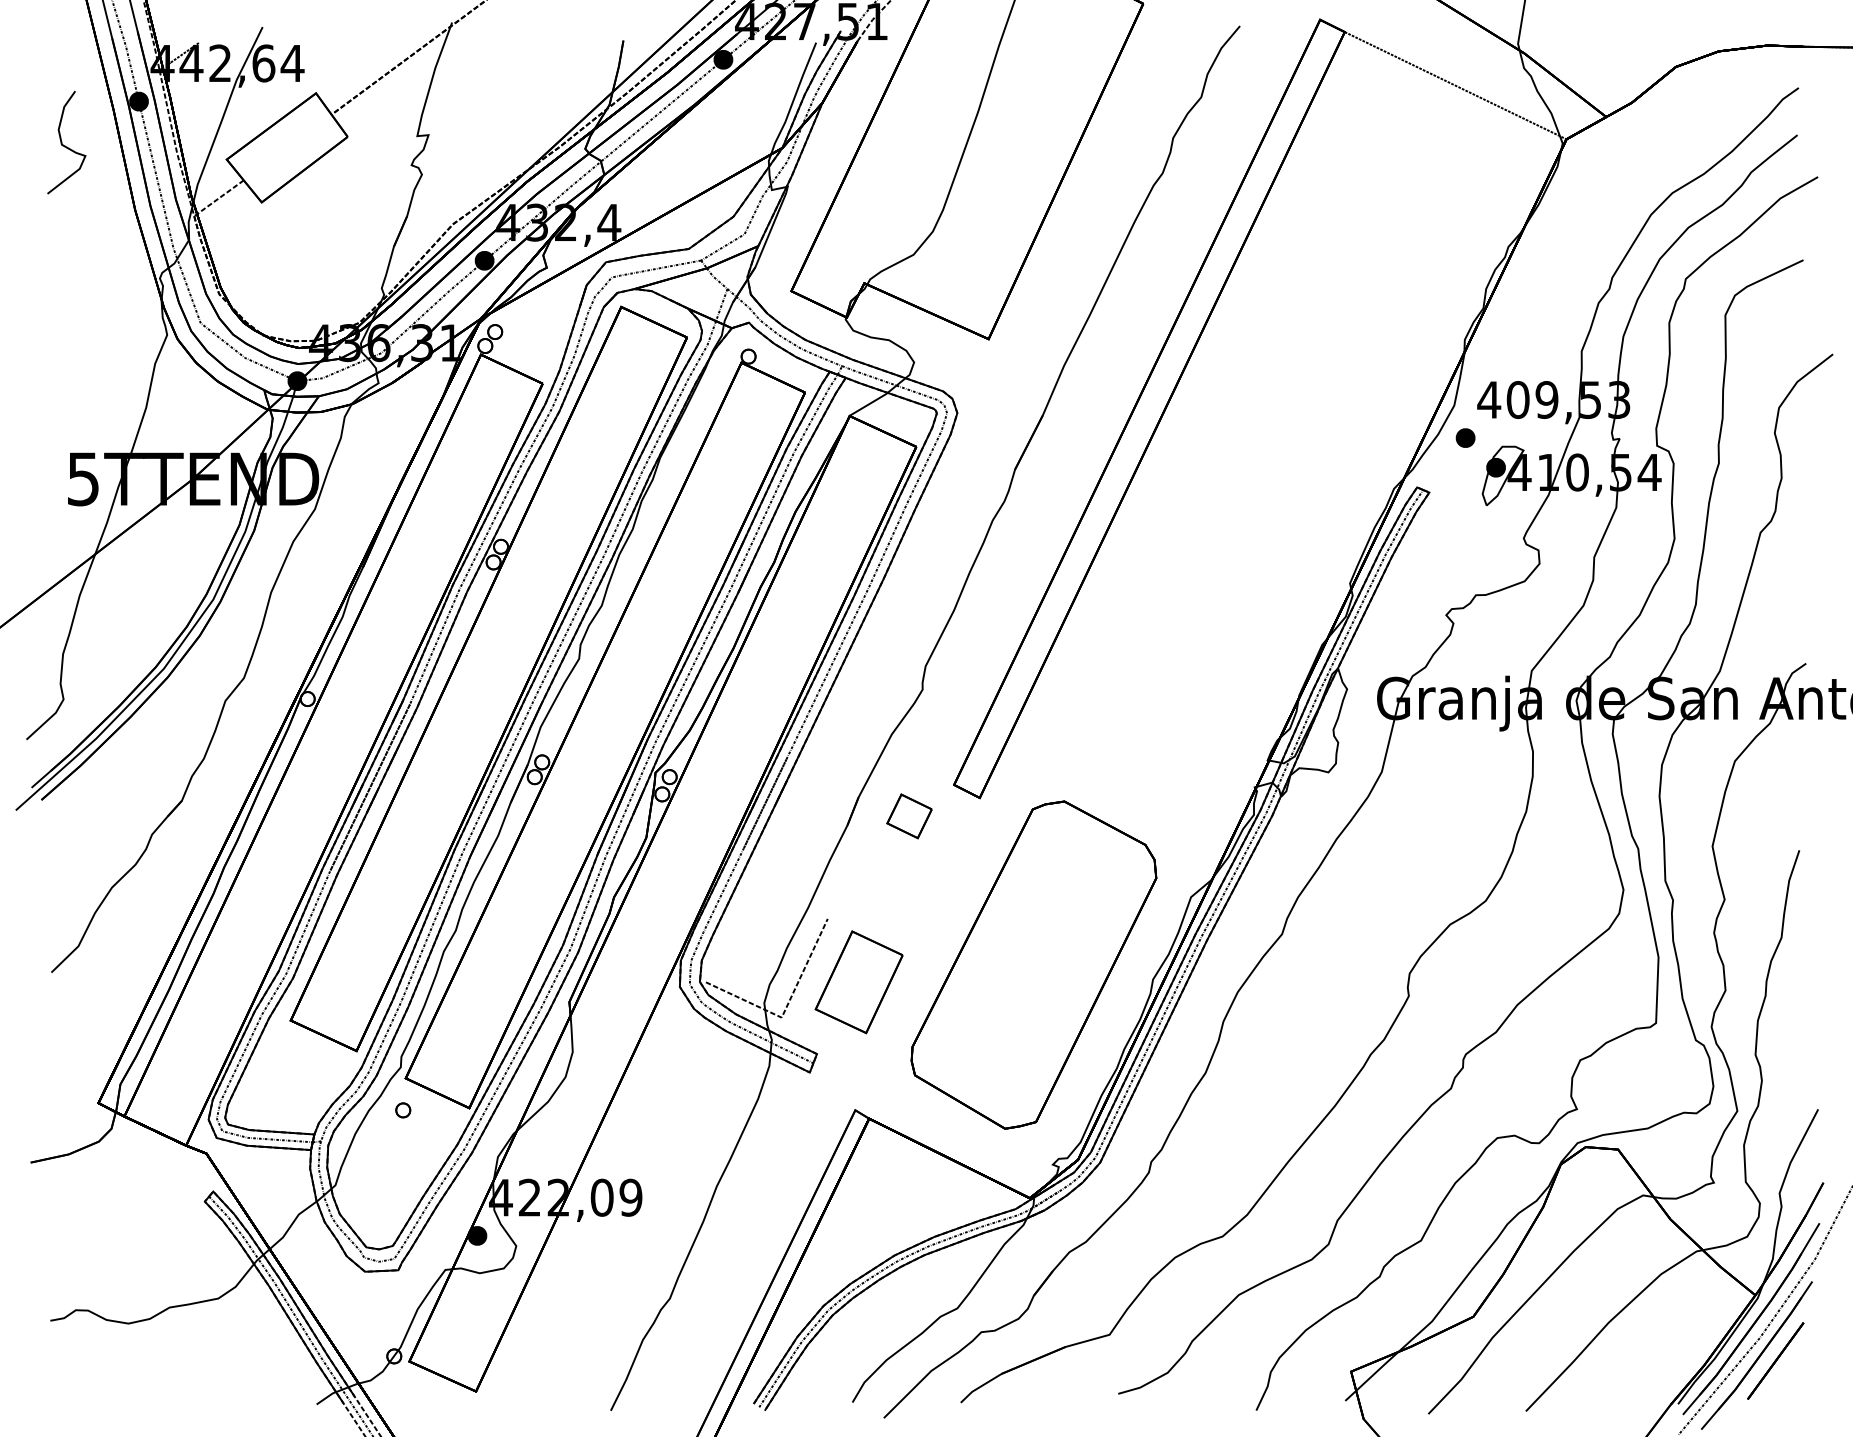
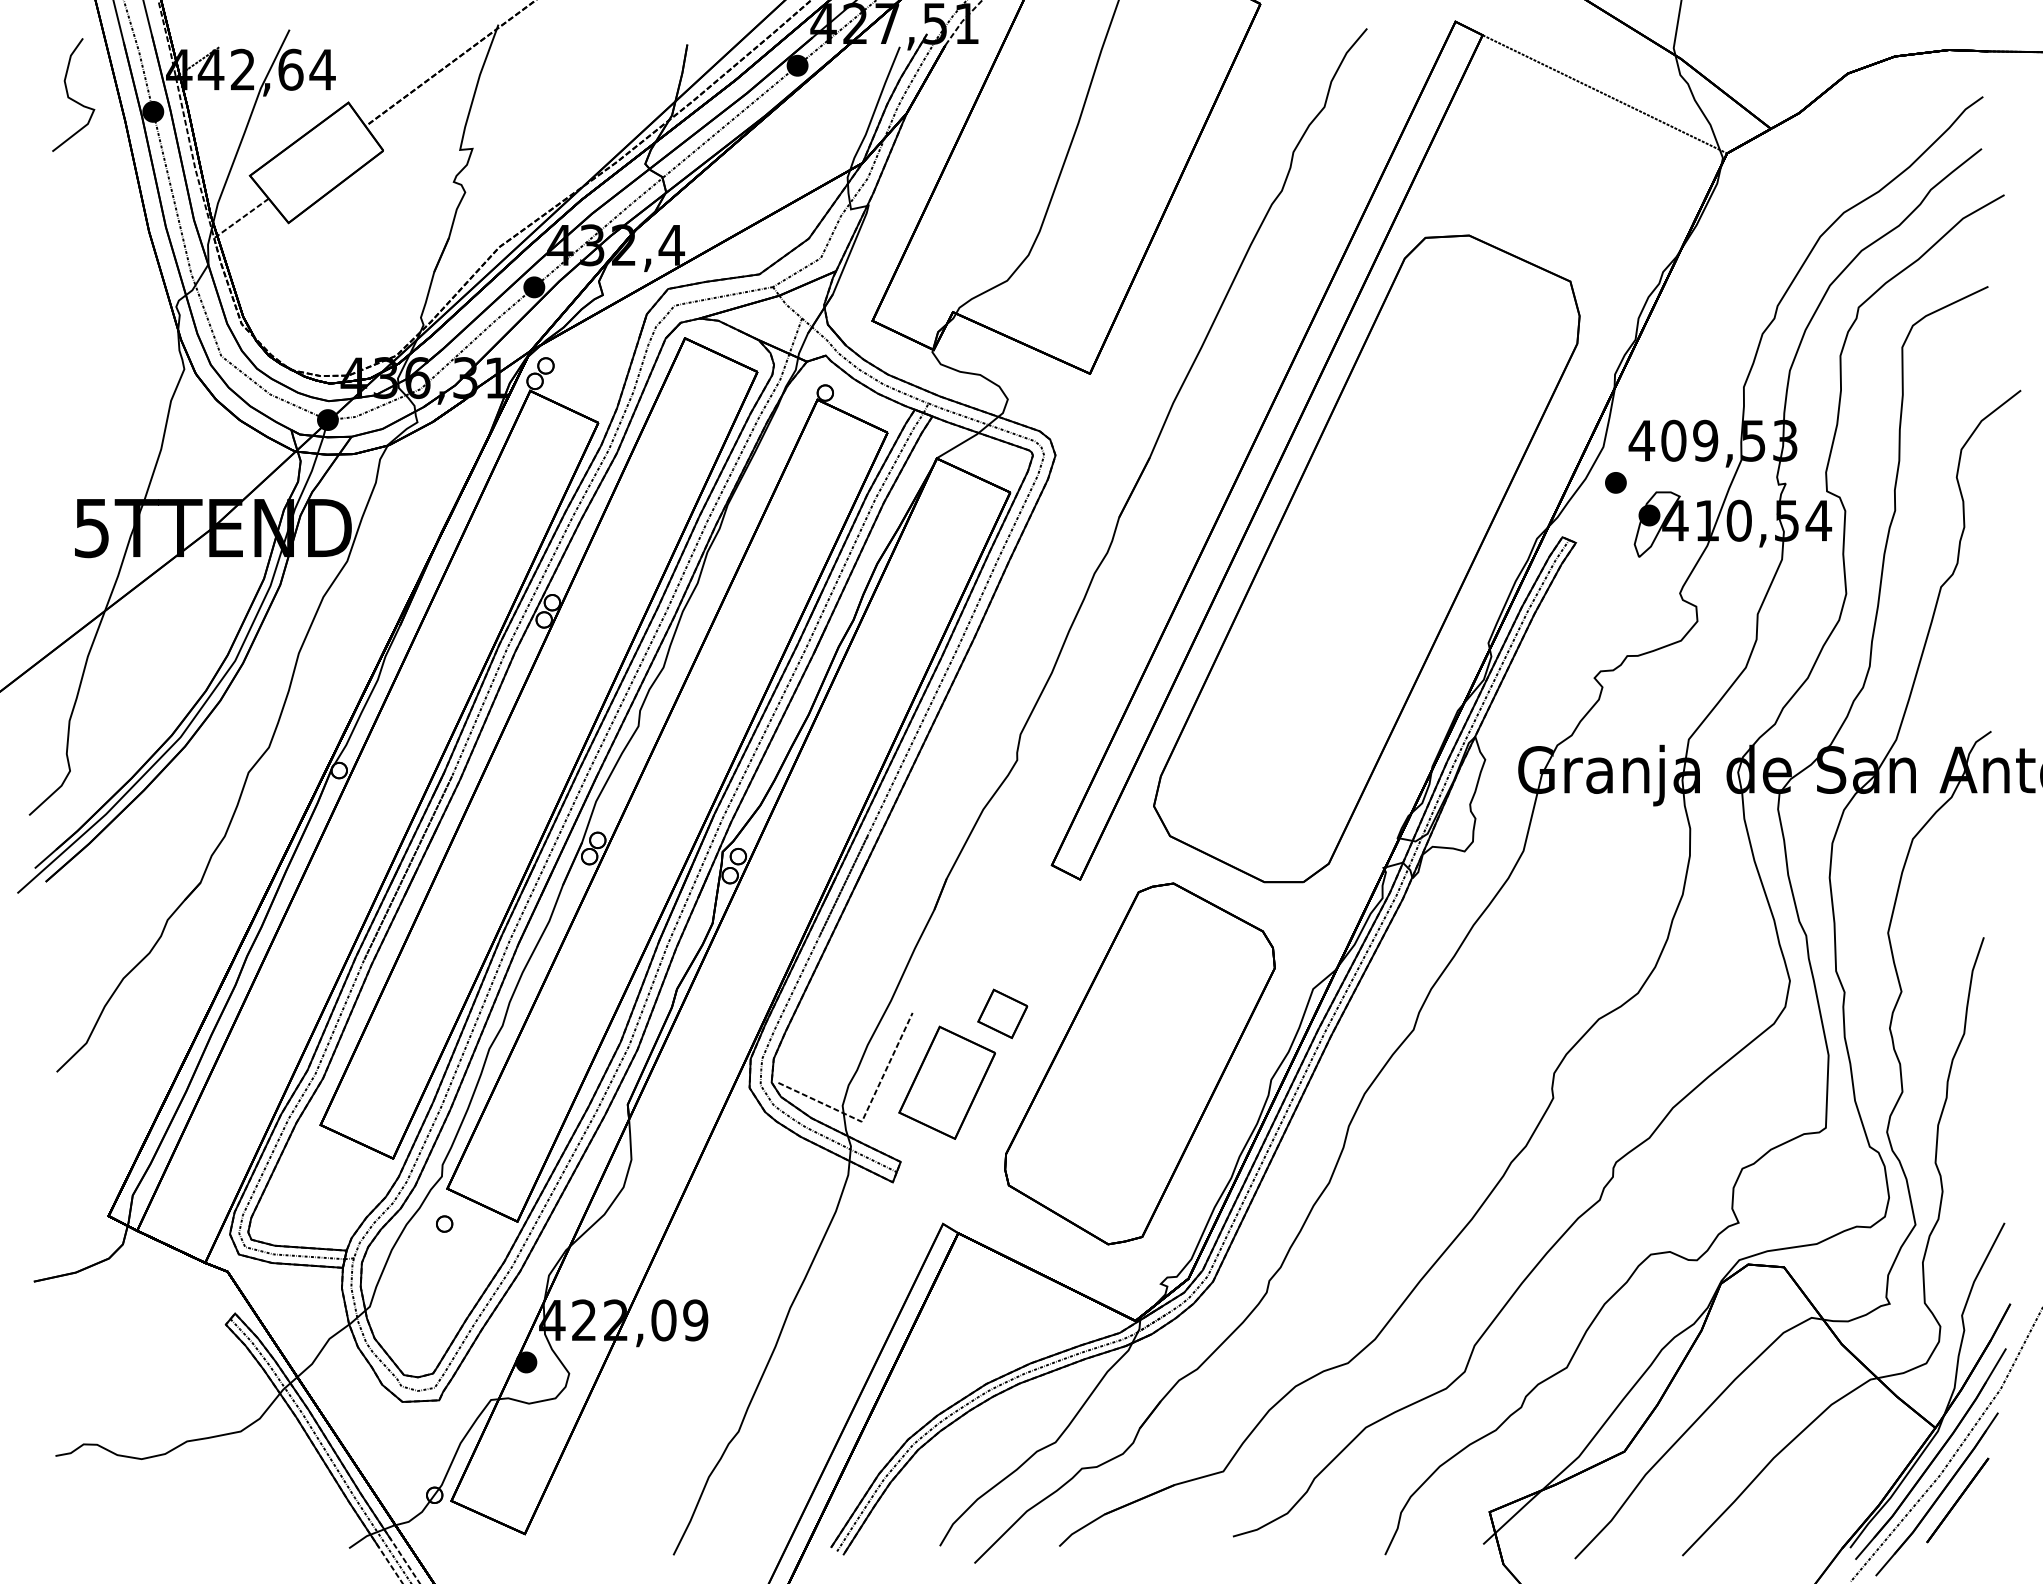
curve: (65, 145) -> (72, 98), moved
part: (1239, 506) -> (1366, 558), added
part: (909, 816) -> (1002, 1013), moved

